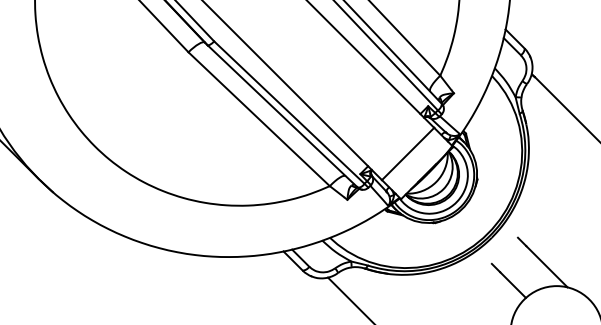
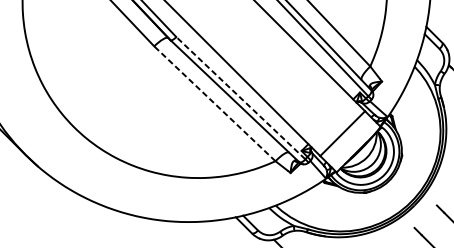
line: (289, 112) -> (240, 98), solid -> dashed
line: (258, 118) -> (214, 103), solid -> dashed

